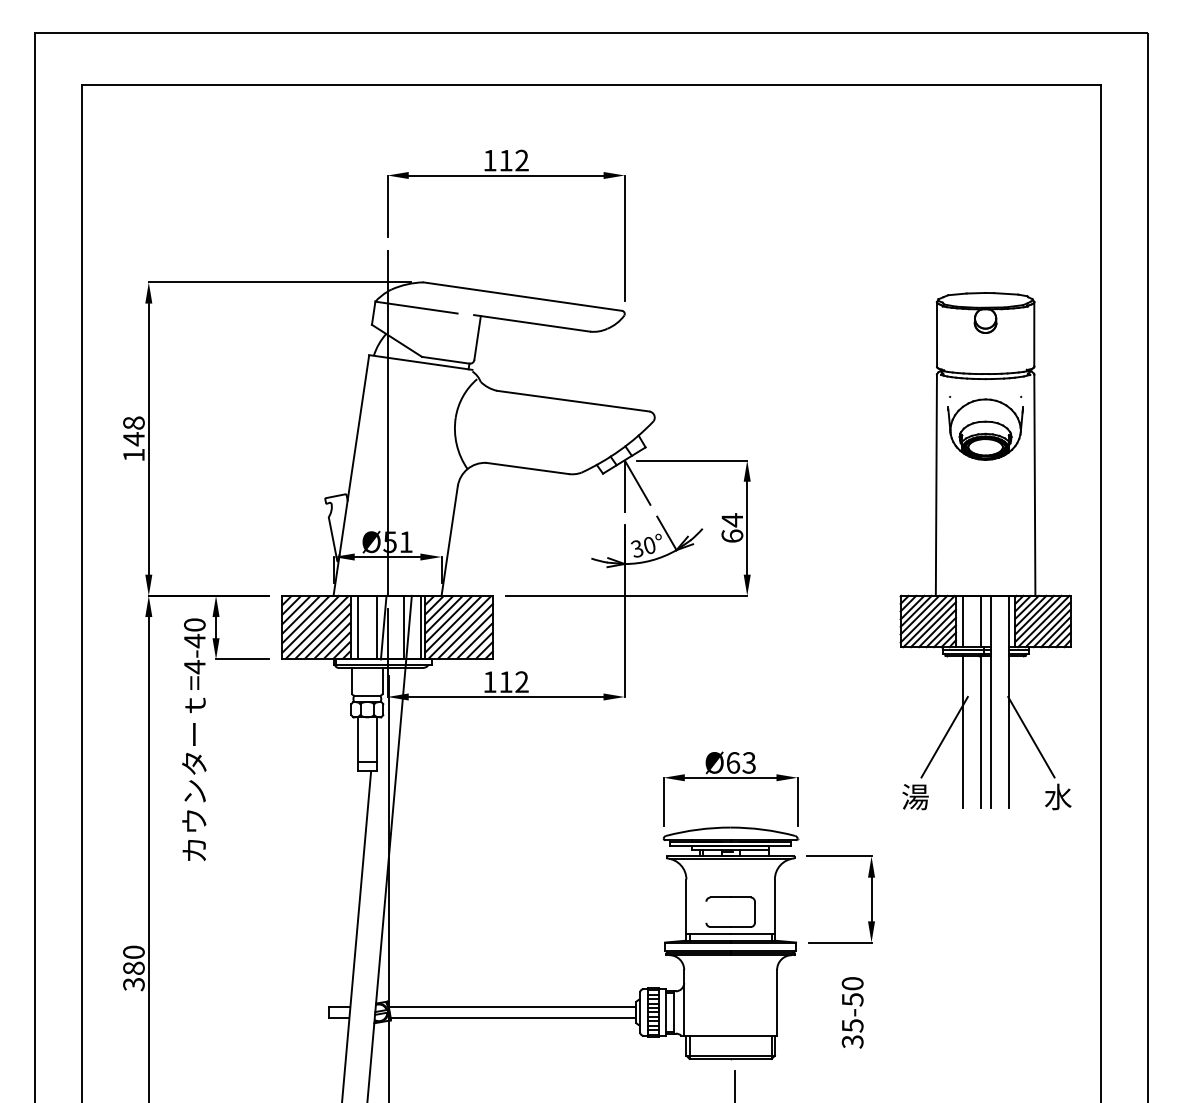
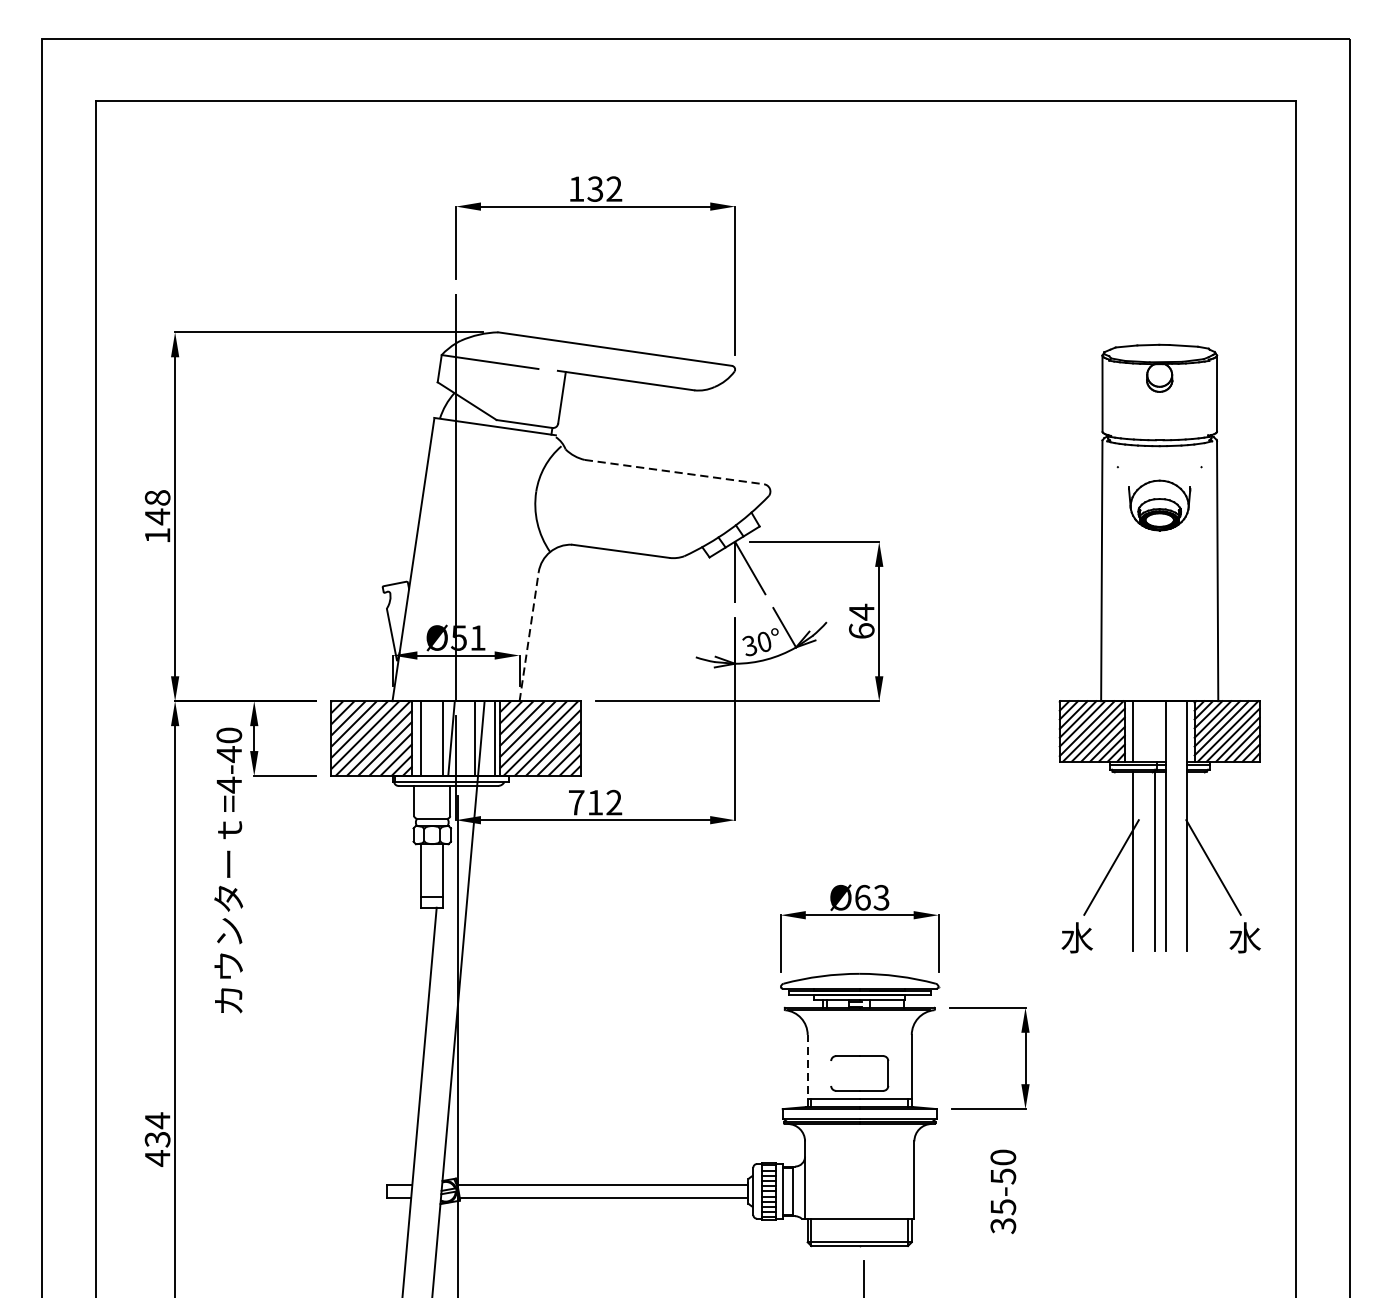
text: (505, 160) -> (594, 188), 112 -> 132
line: (573, 401) -> (674, 472), solid -> dashed
part: (985, 429) -> (1159, 505), size x0.7
line: (449, 540) -> (528, 636), solid -> dashed
line: (981, 621) -> (1154, 731), removed
text: (489, 681) -> (575, 801), 112 -> 712
text: (915, 796) -> (1077, 937), 湯 -> 水
line: (686, 910) -> (807, 1071), solid -> dashed
text: (133, 968) -> (157, 1139), 380 -> 434

